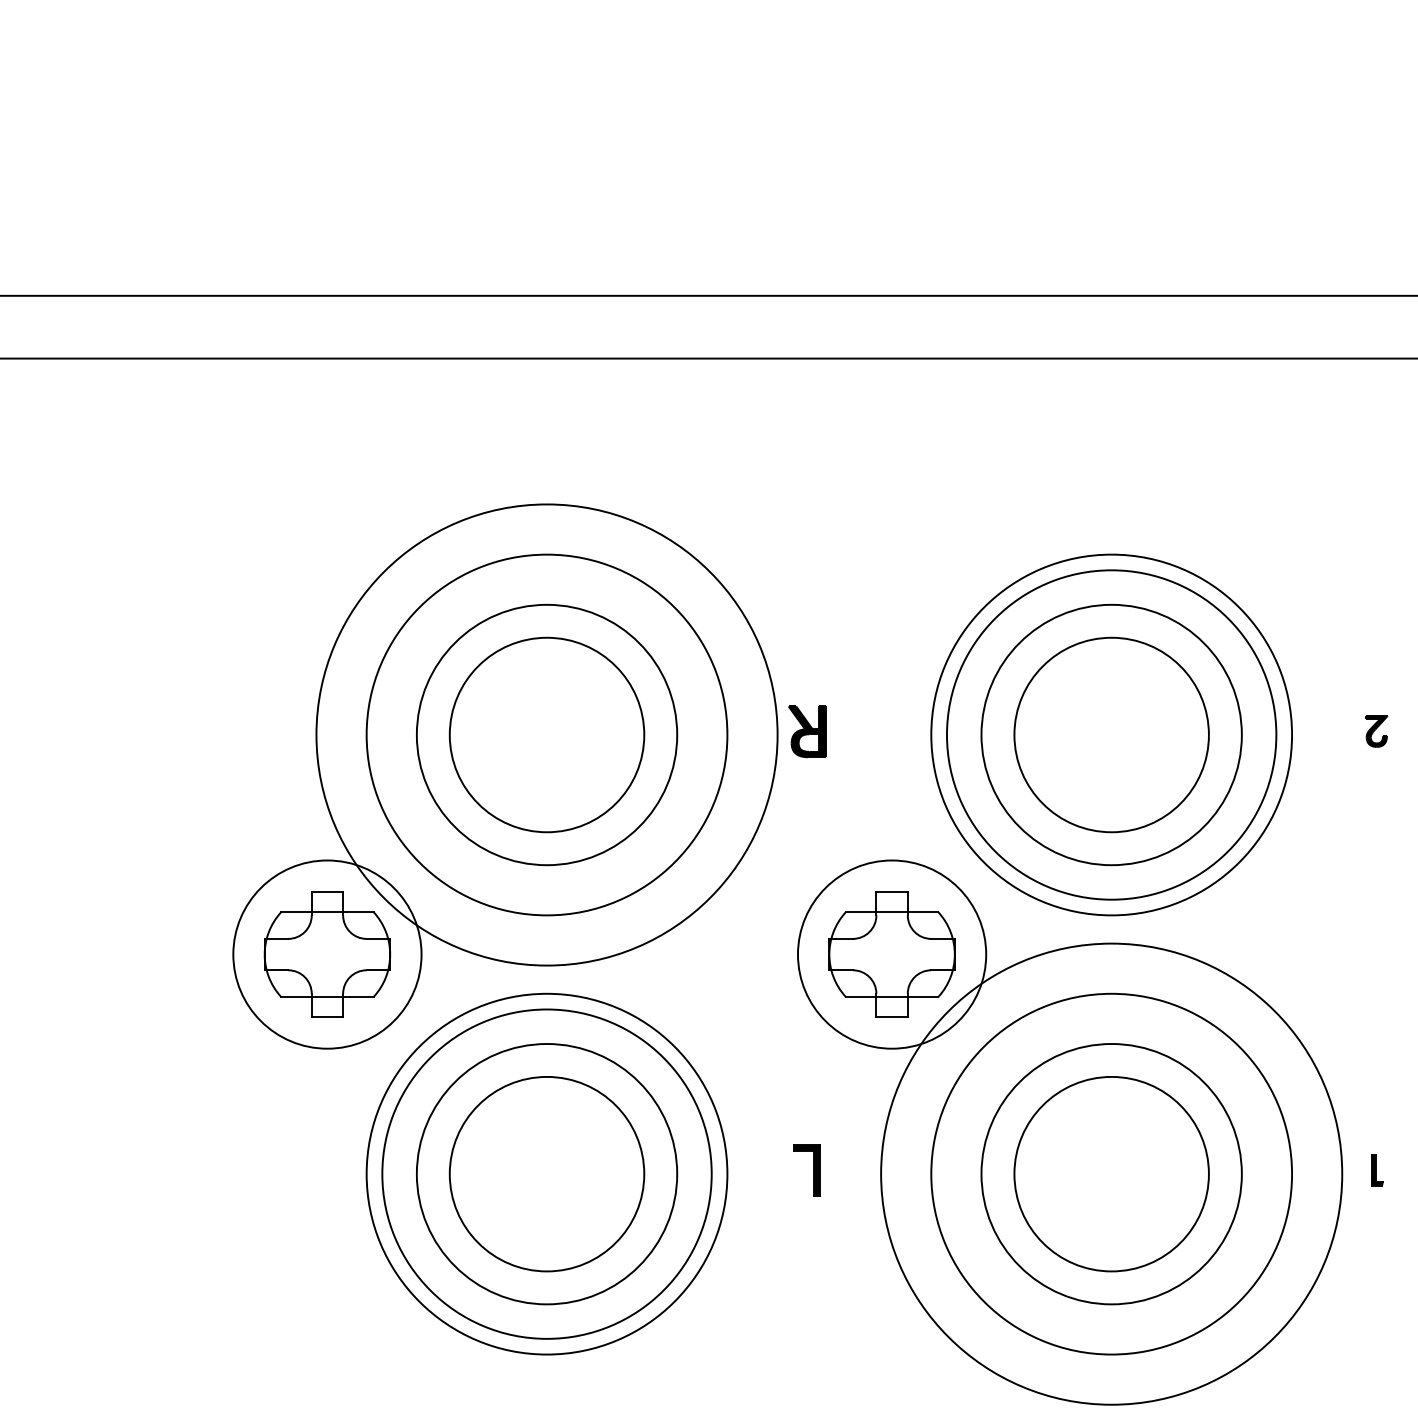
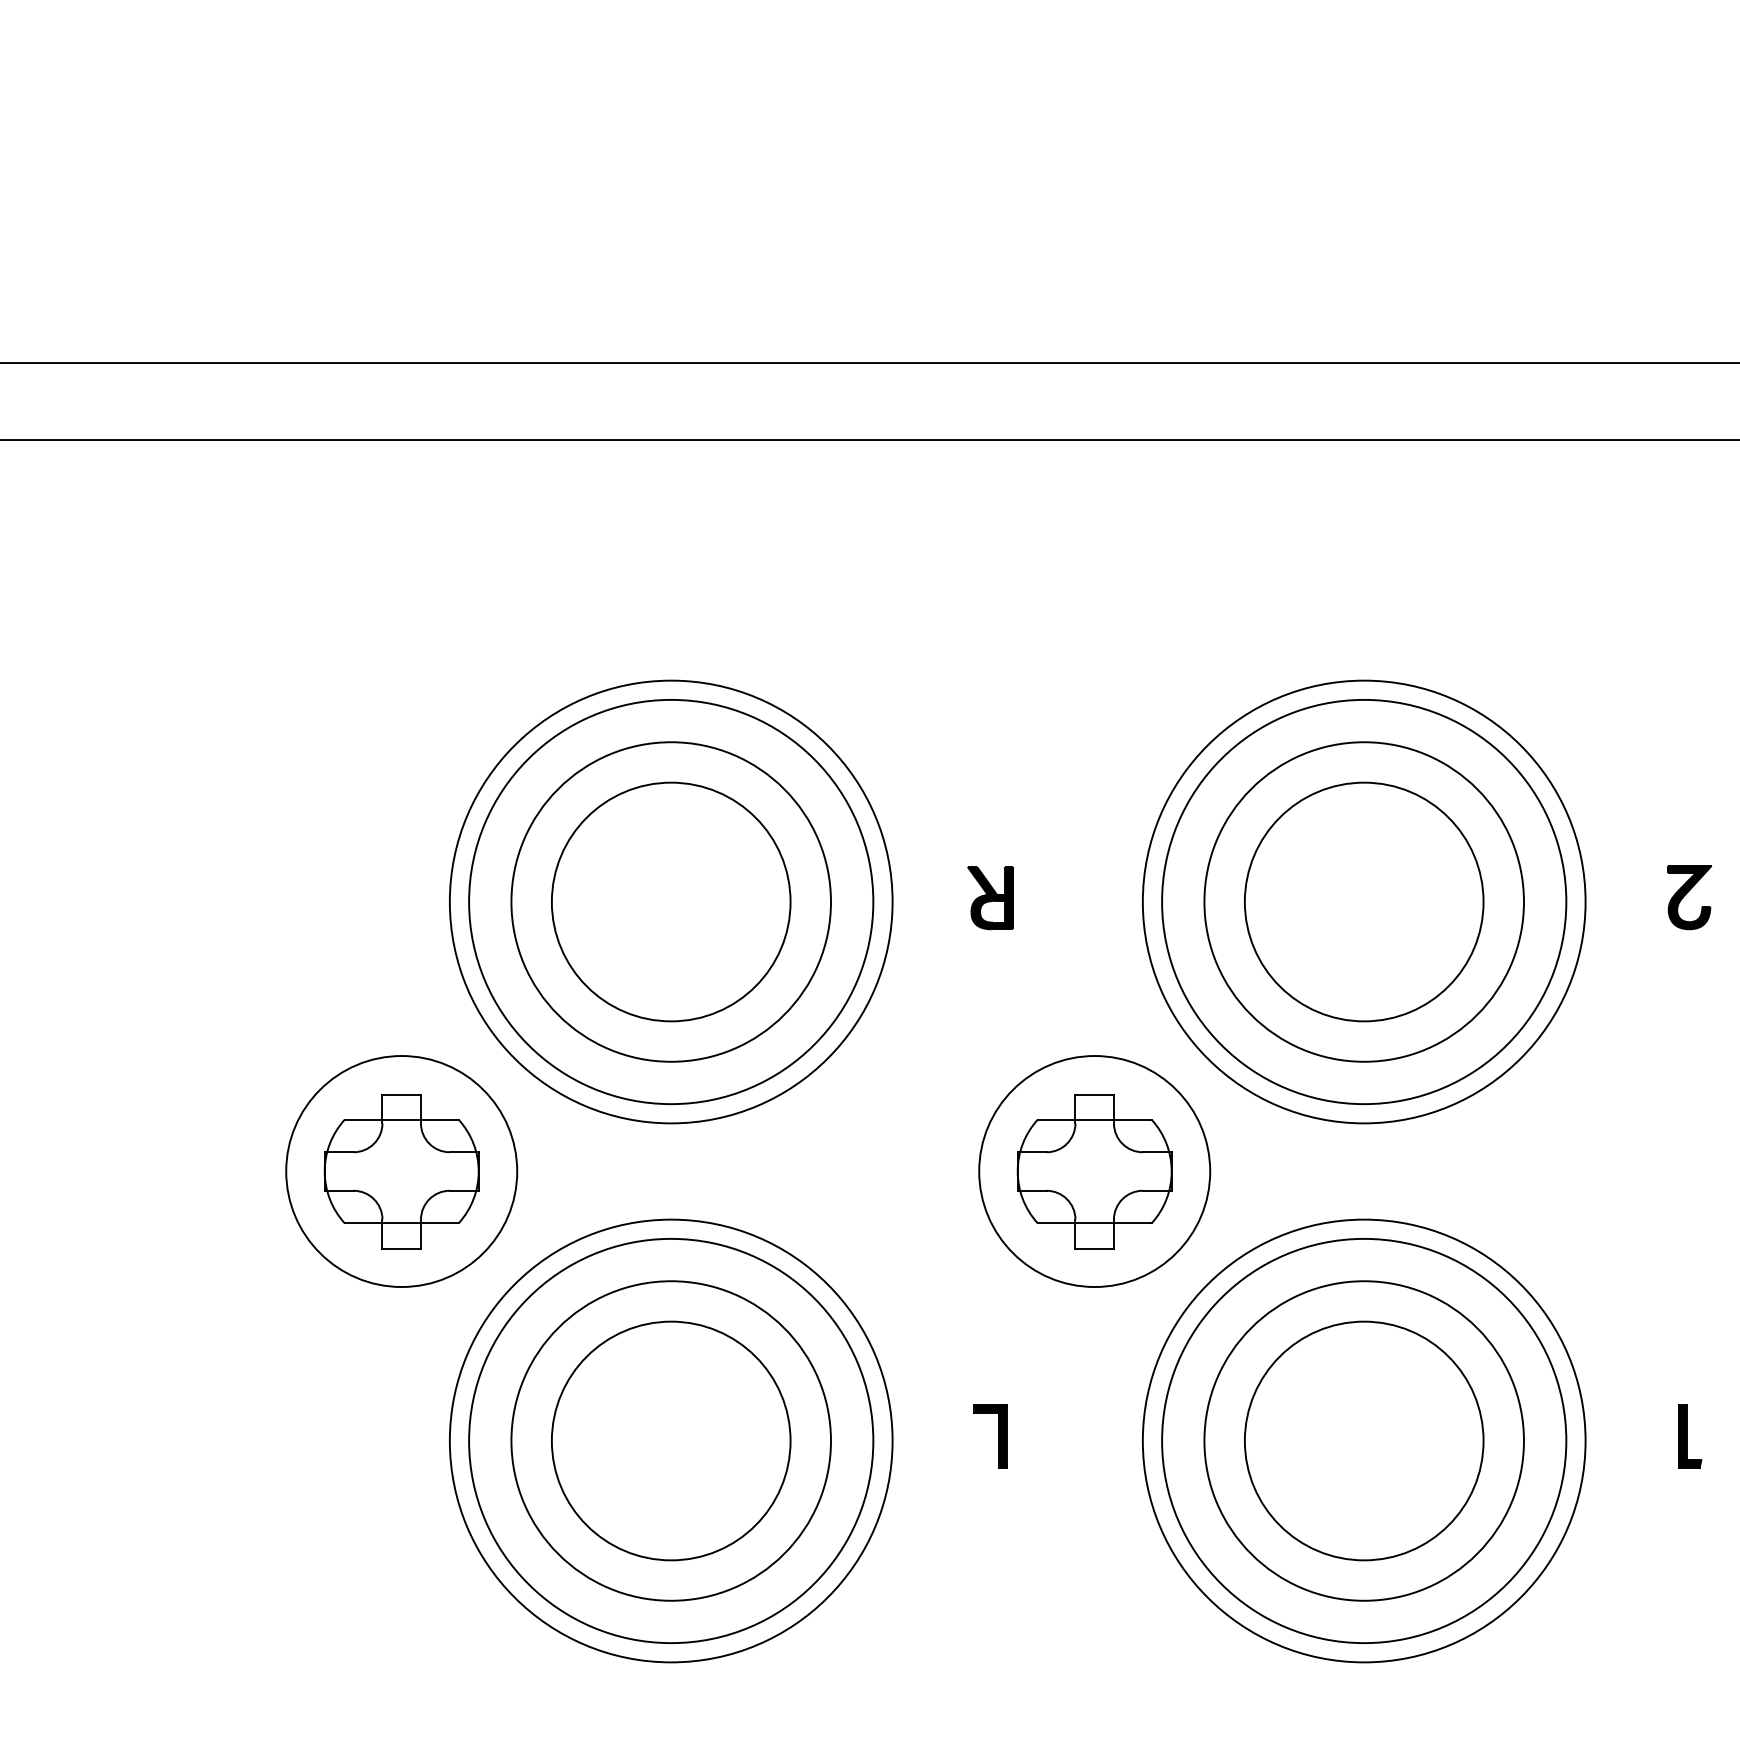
part: (1376, 731) -> (1689, 897), size x1.67
circle: (546, 734) -> (670, 901), size x0.71
part: (1377, 1170) -> (1690, 1436), size x1.67
circle: (1111, 1173) -> (1363, 1440), size x0.71

